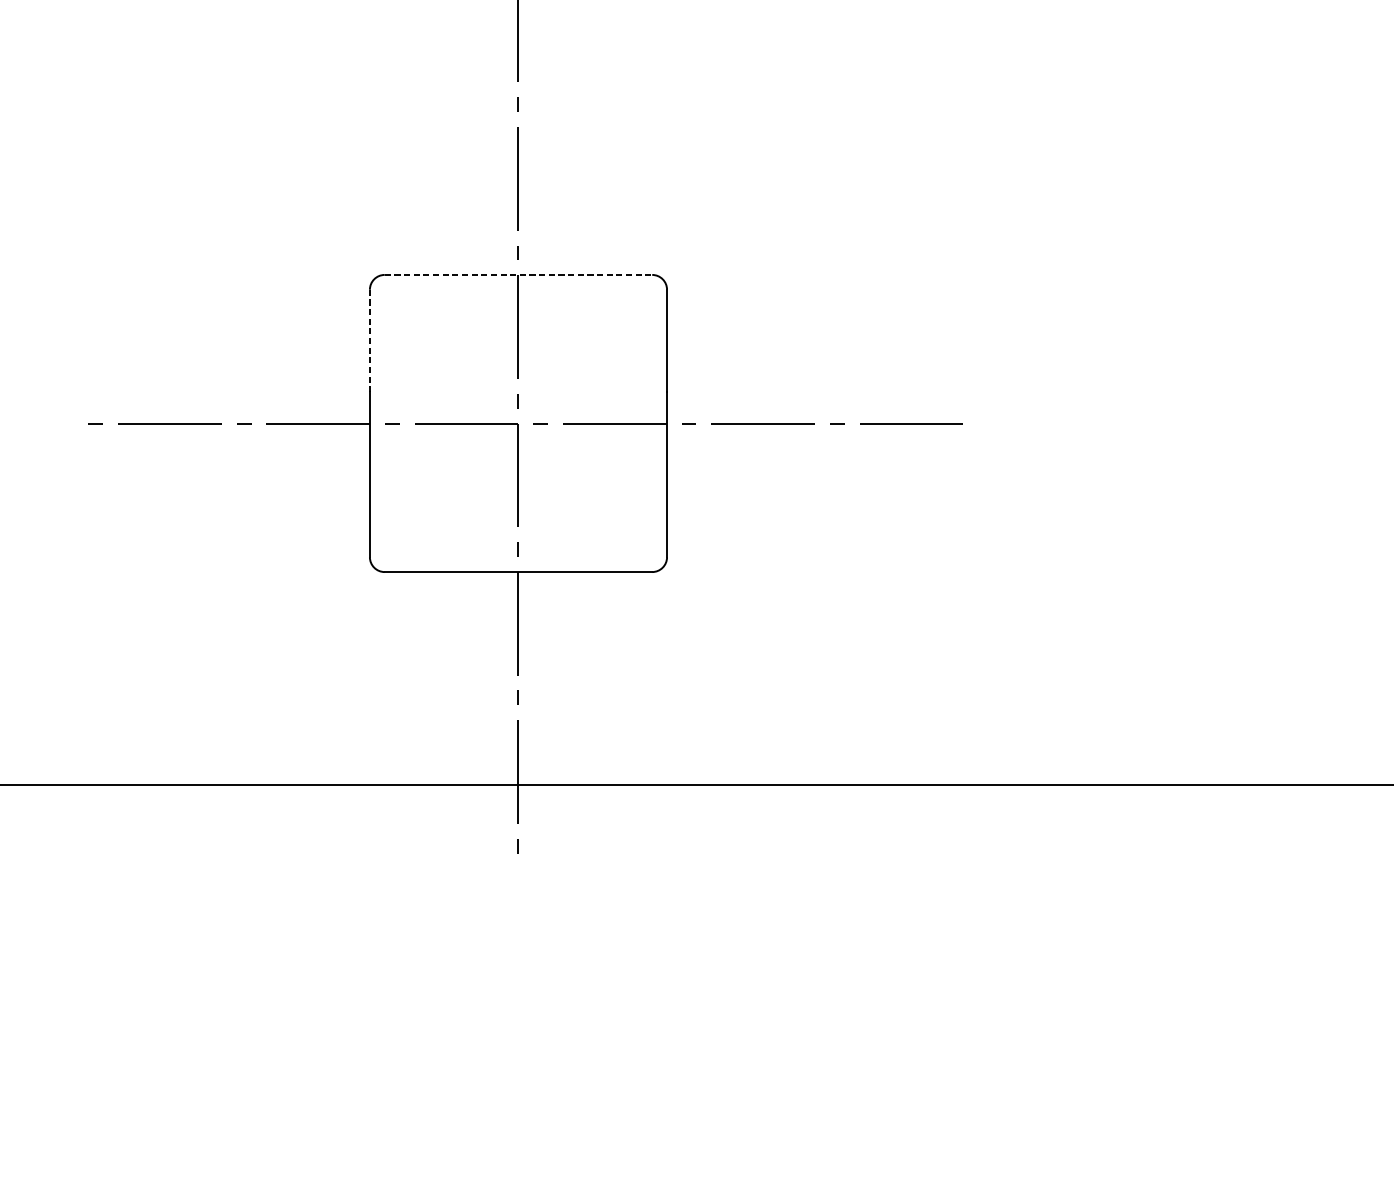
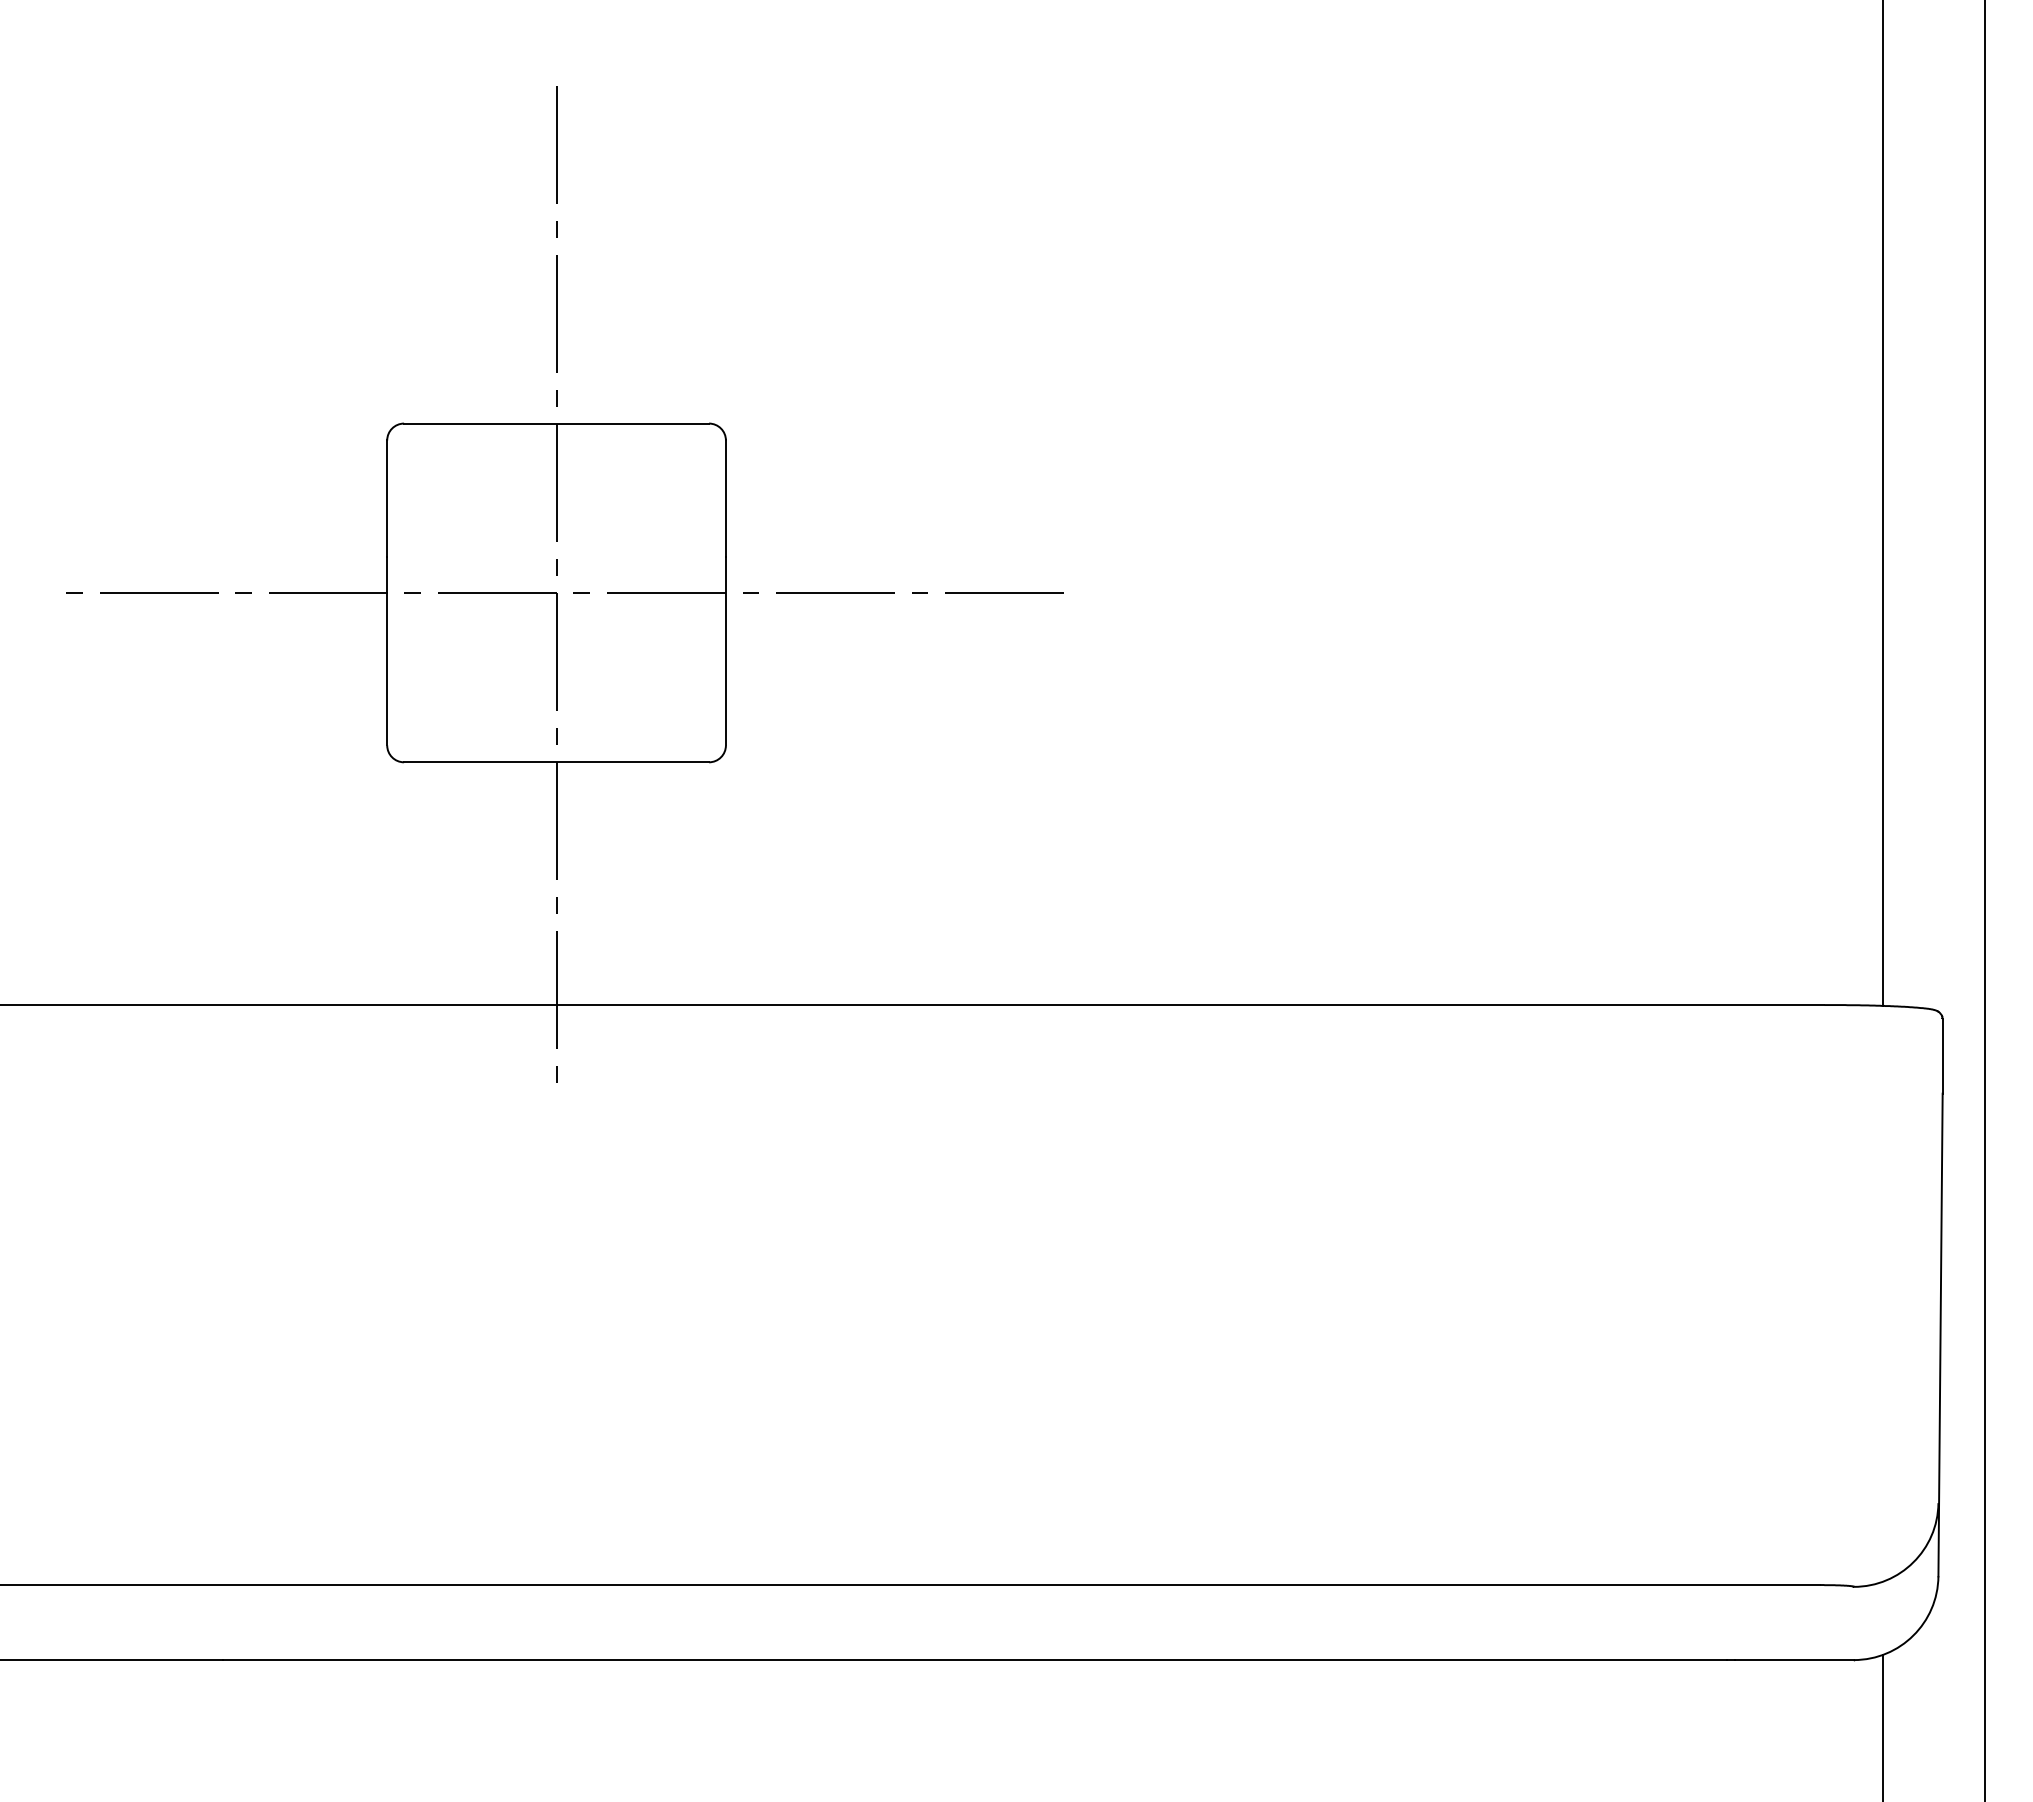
line: (519, 274) -> (557, 423), dashed -> solid
line: (370, 340) -> (387, 498), dashed -> solid

